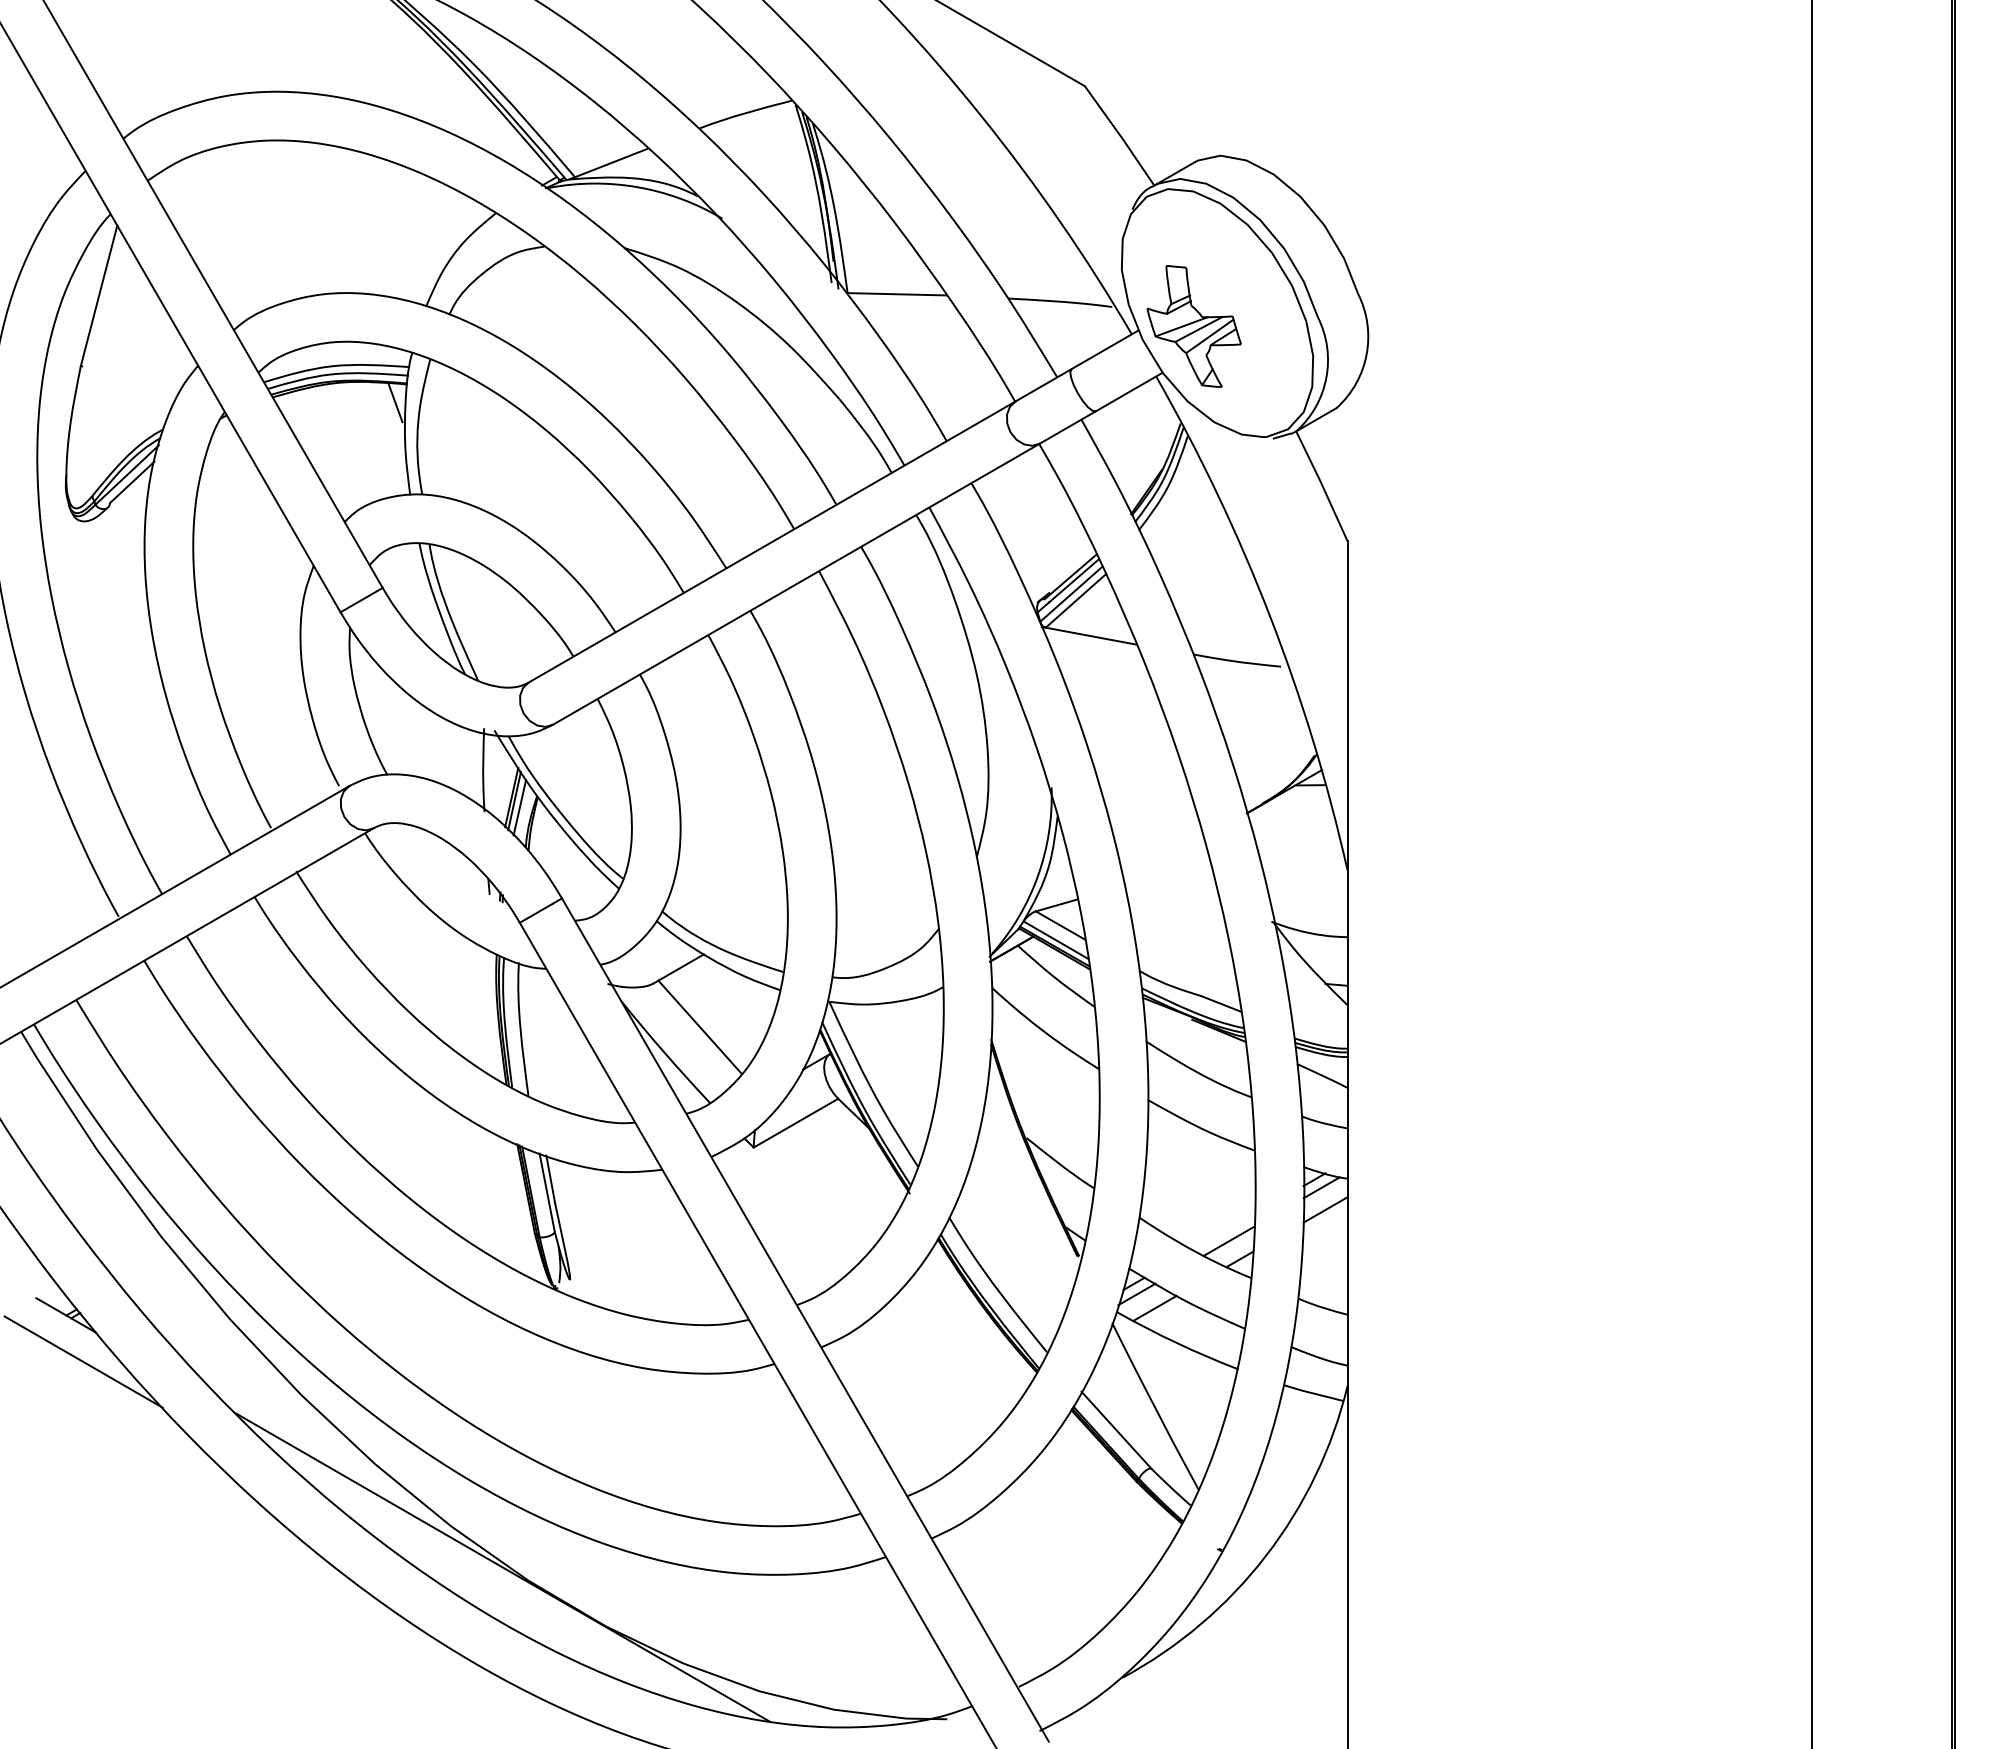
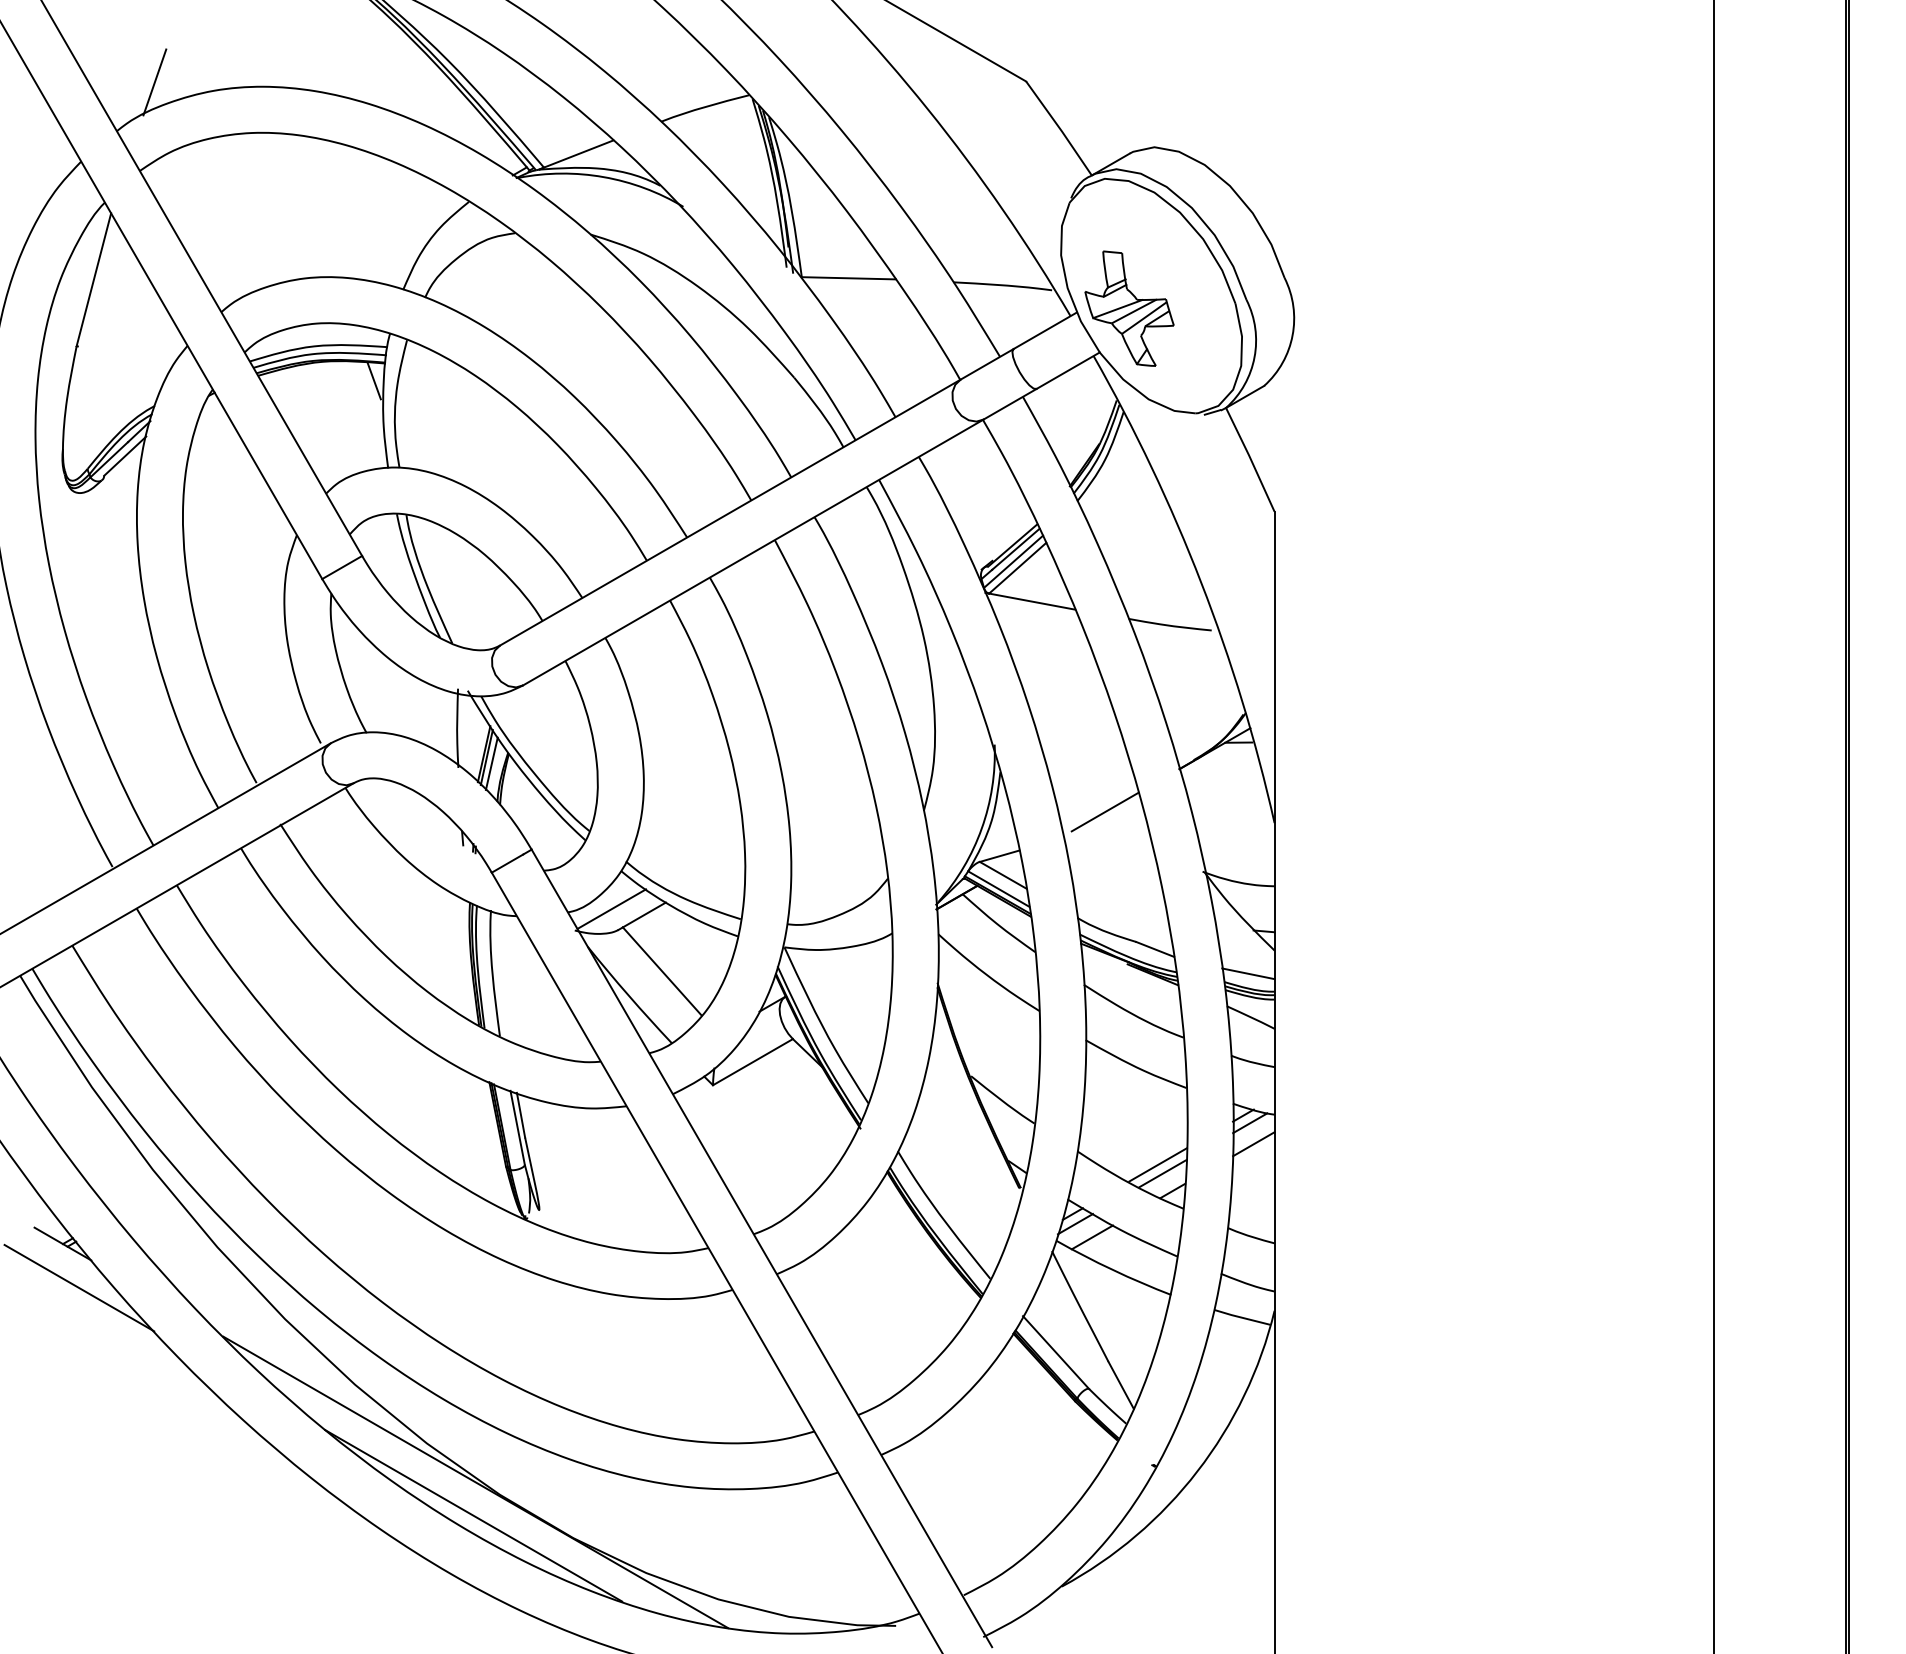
line: (163, 87) -> (154, 82), added
line: (1168, 858) -> (1105, 811), added
line: (646, 961) -> (611, 909), added
line: (1319, 1029) -> (1248, 973), added
line: (1223, 1231) -> (1157, 1164), added
line: (500, 1602) -> (473, 1515), added

